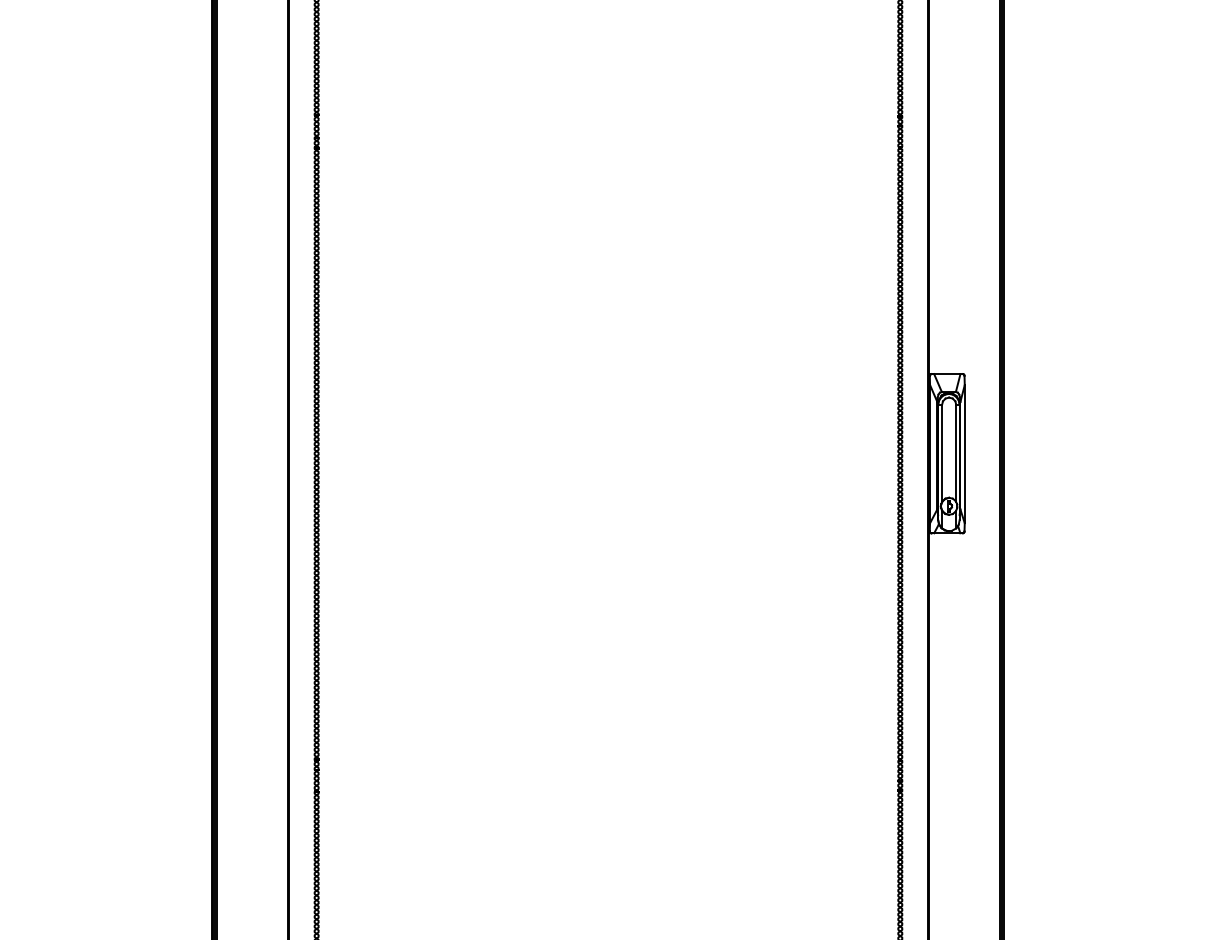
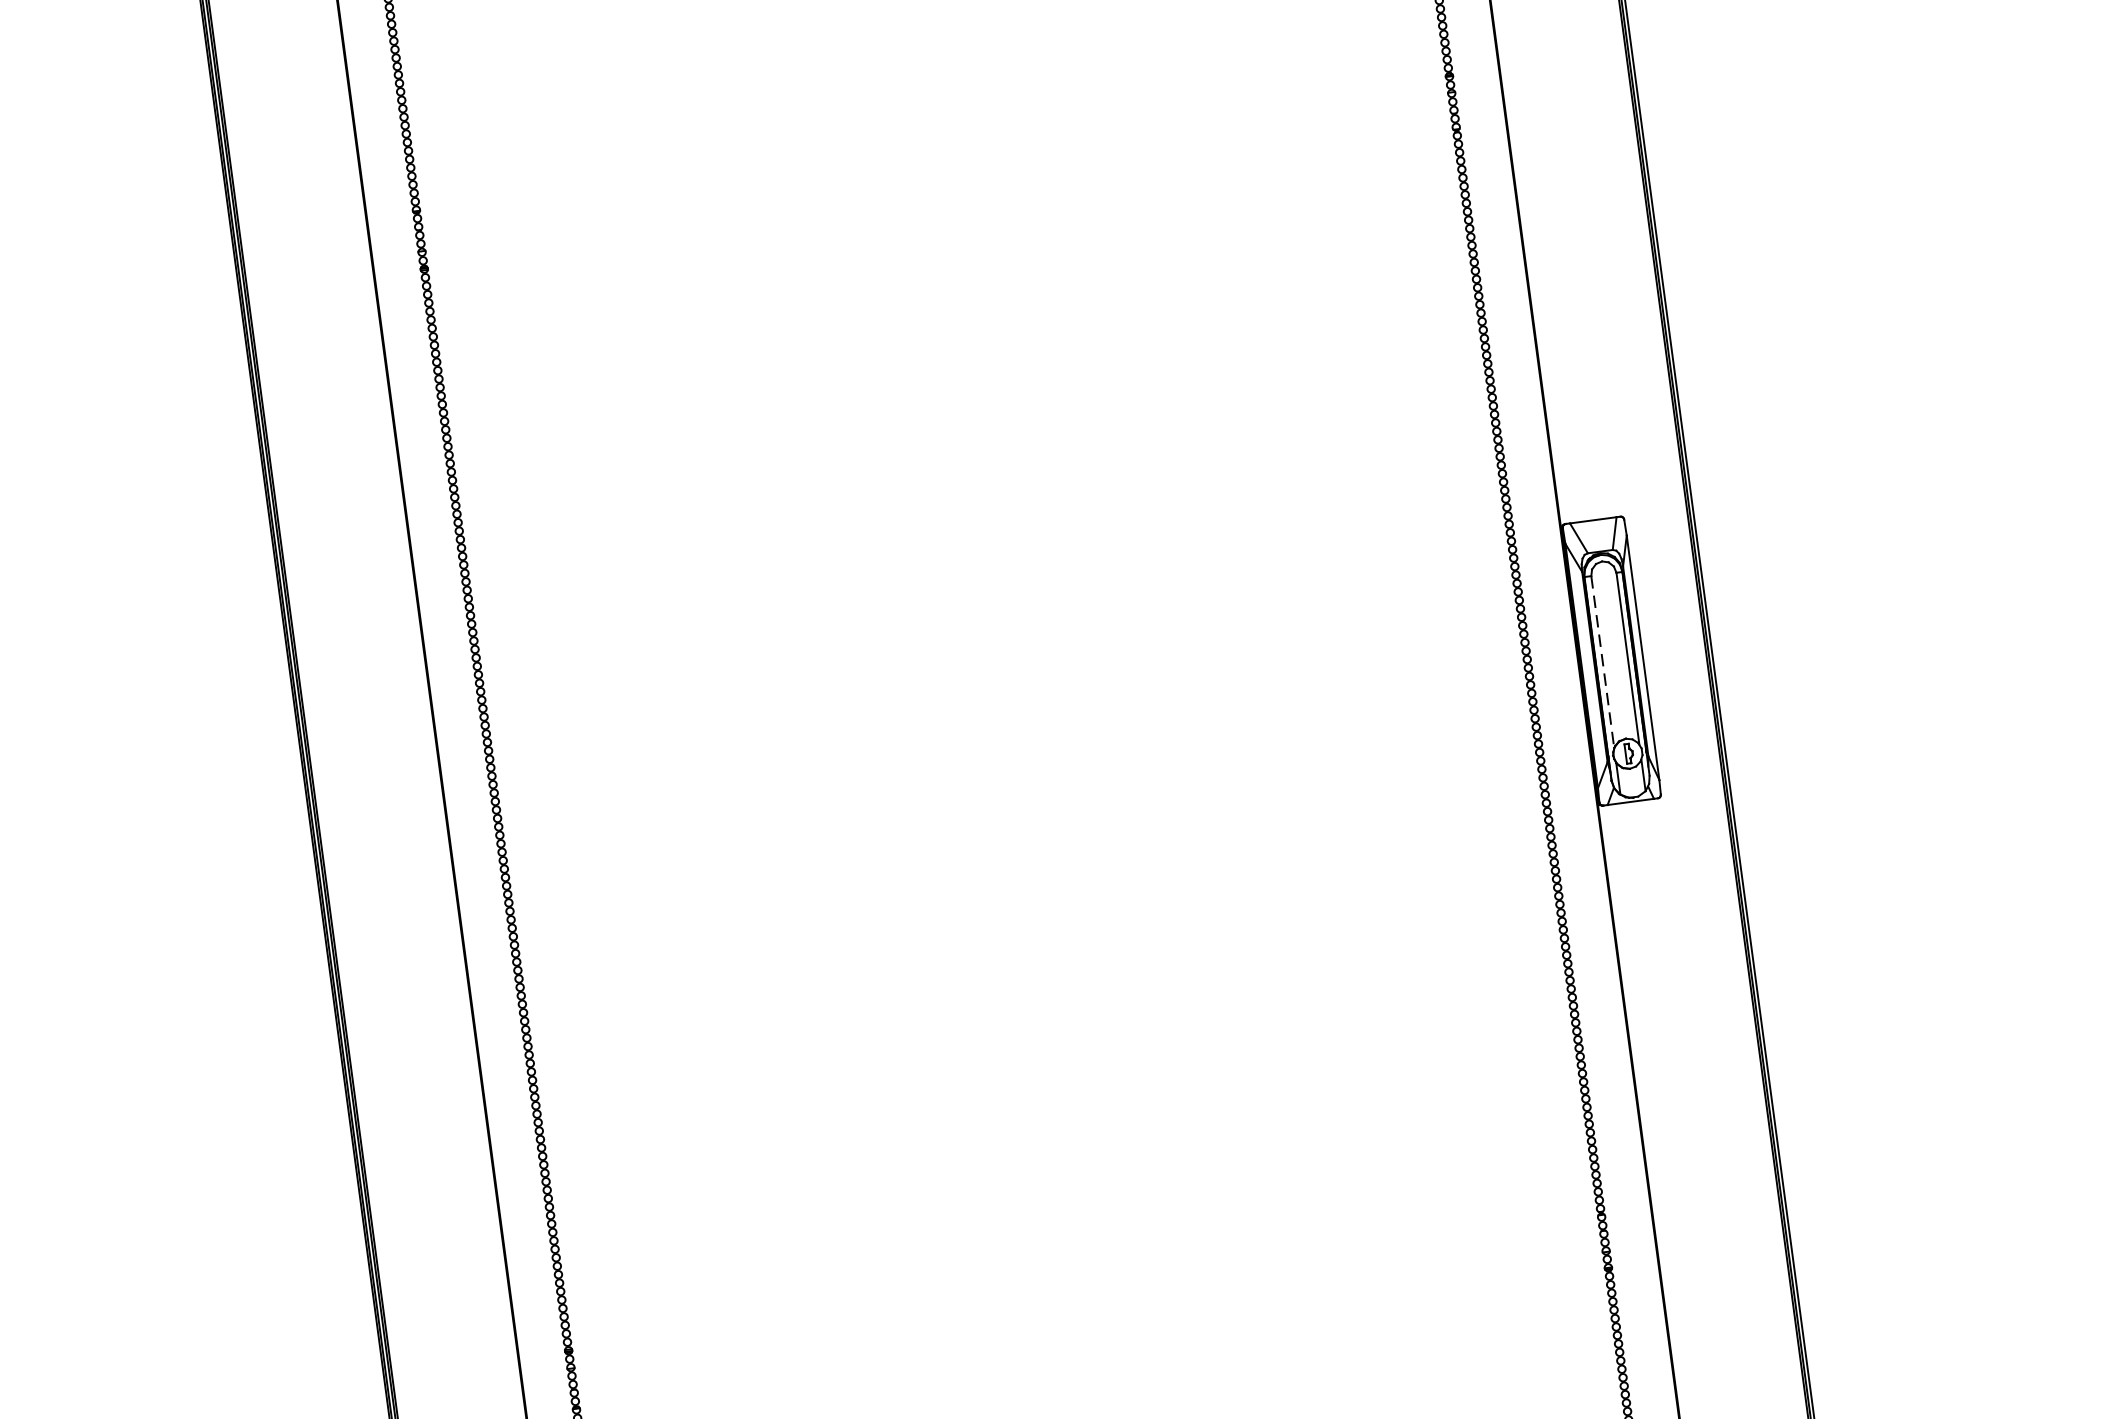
line: (942, 453) -> (1603, 661), solid -> dashed

